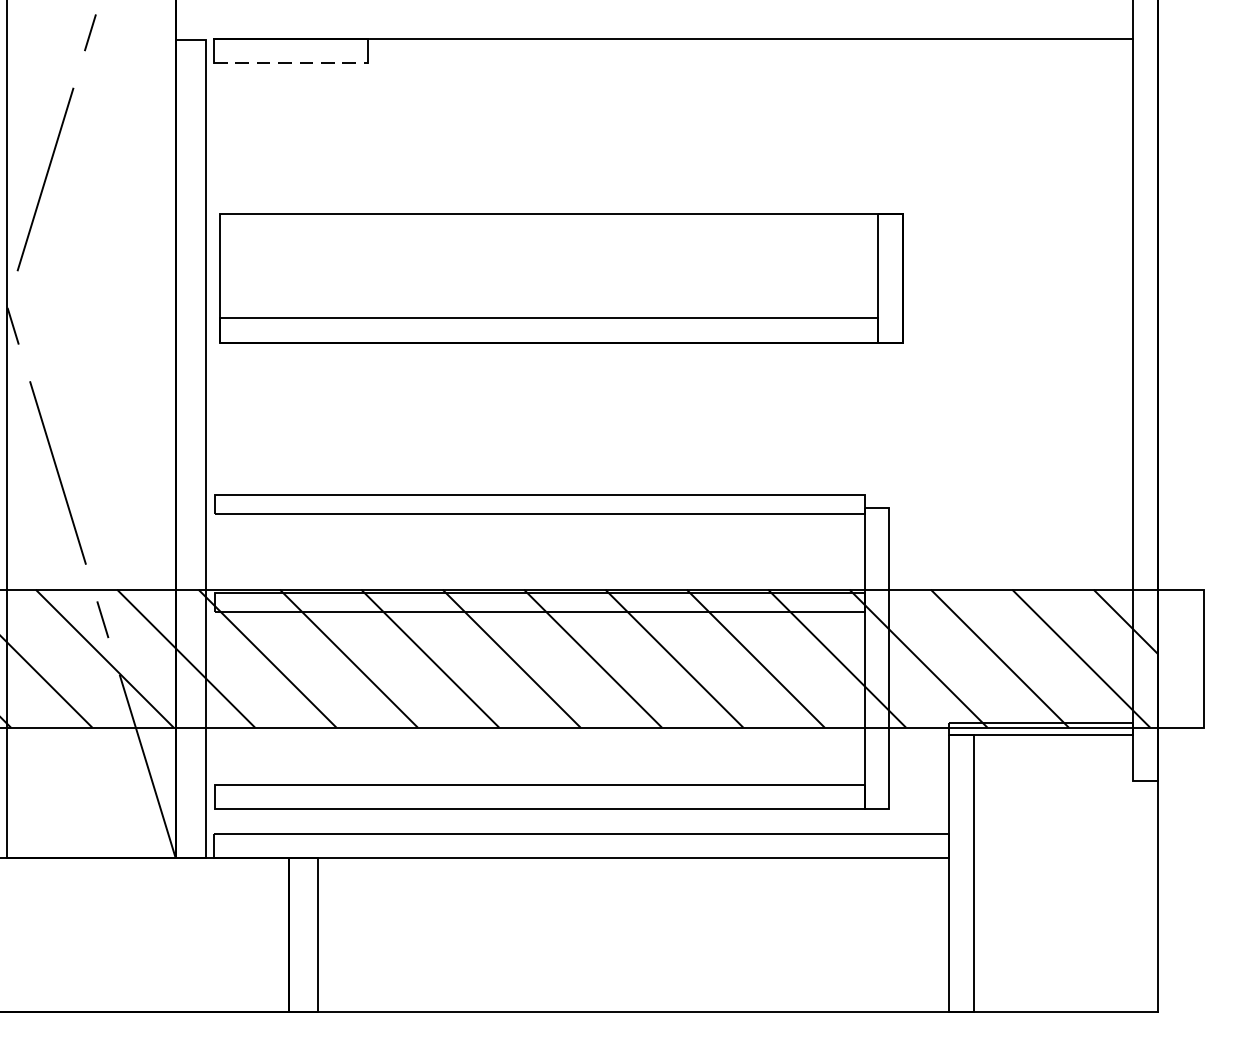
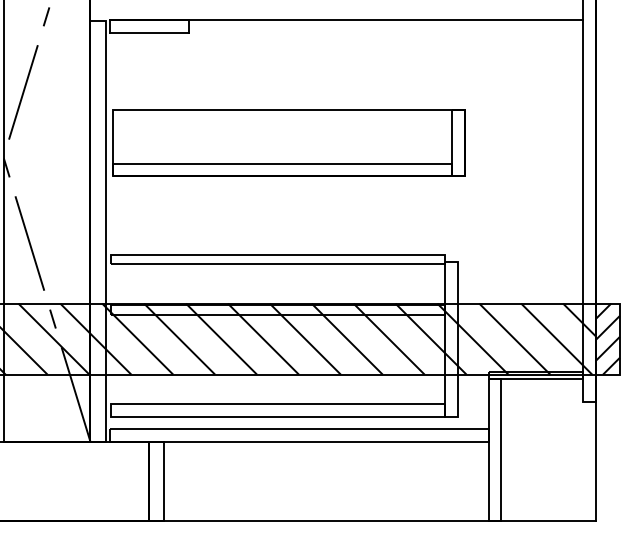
line: (290, 63) -> (149, 32), dashed -> solid
hatch: (1179, 657) -> (607, 338), added

